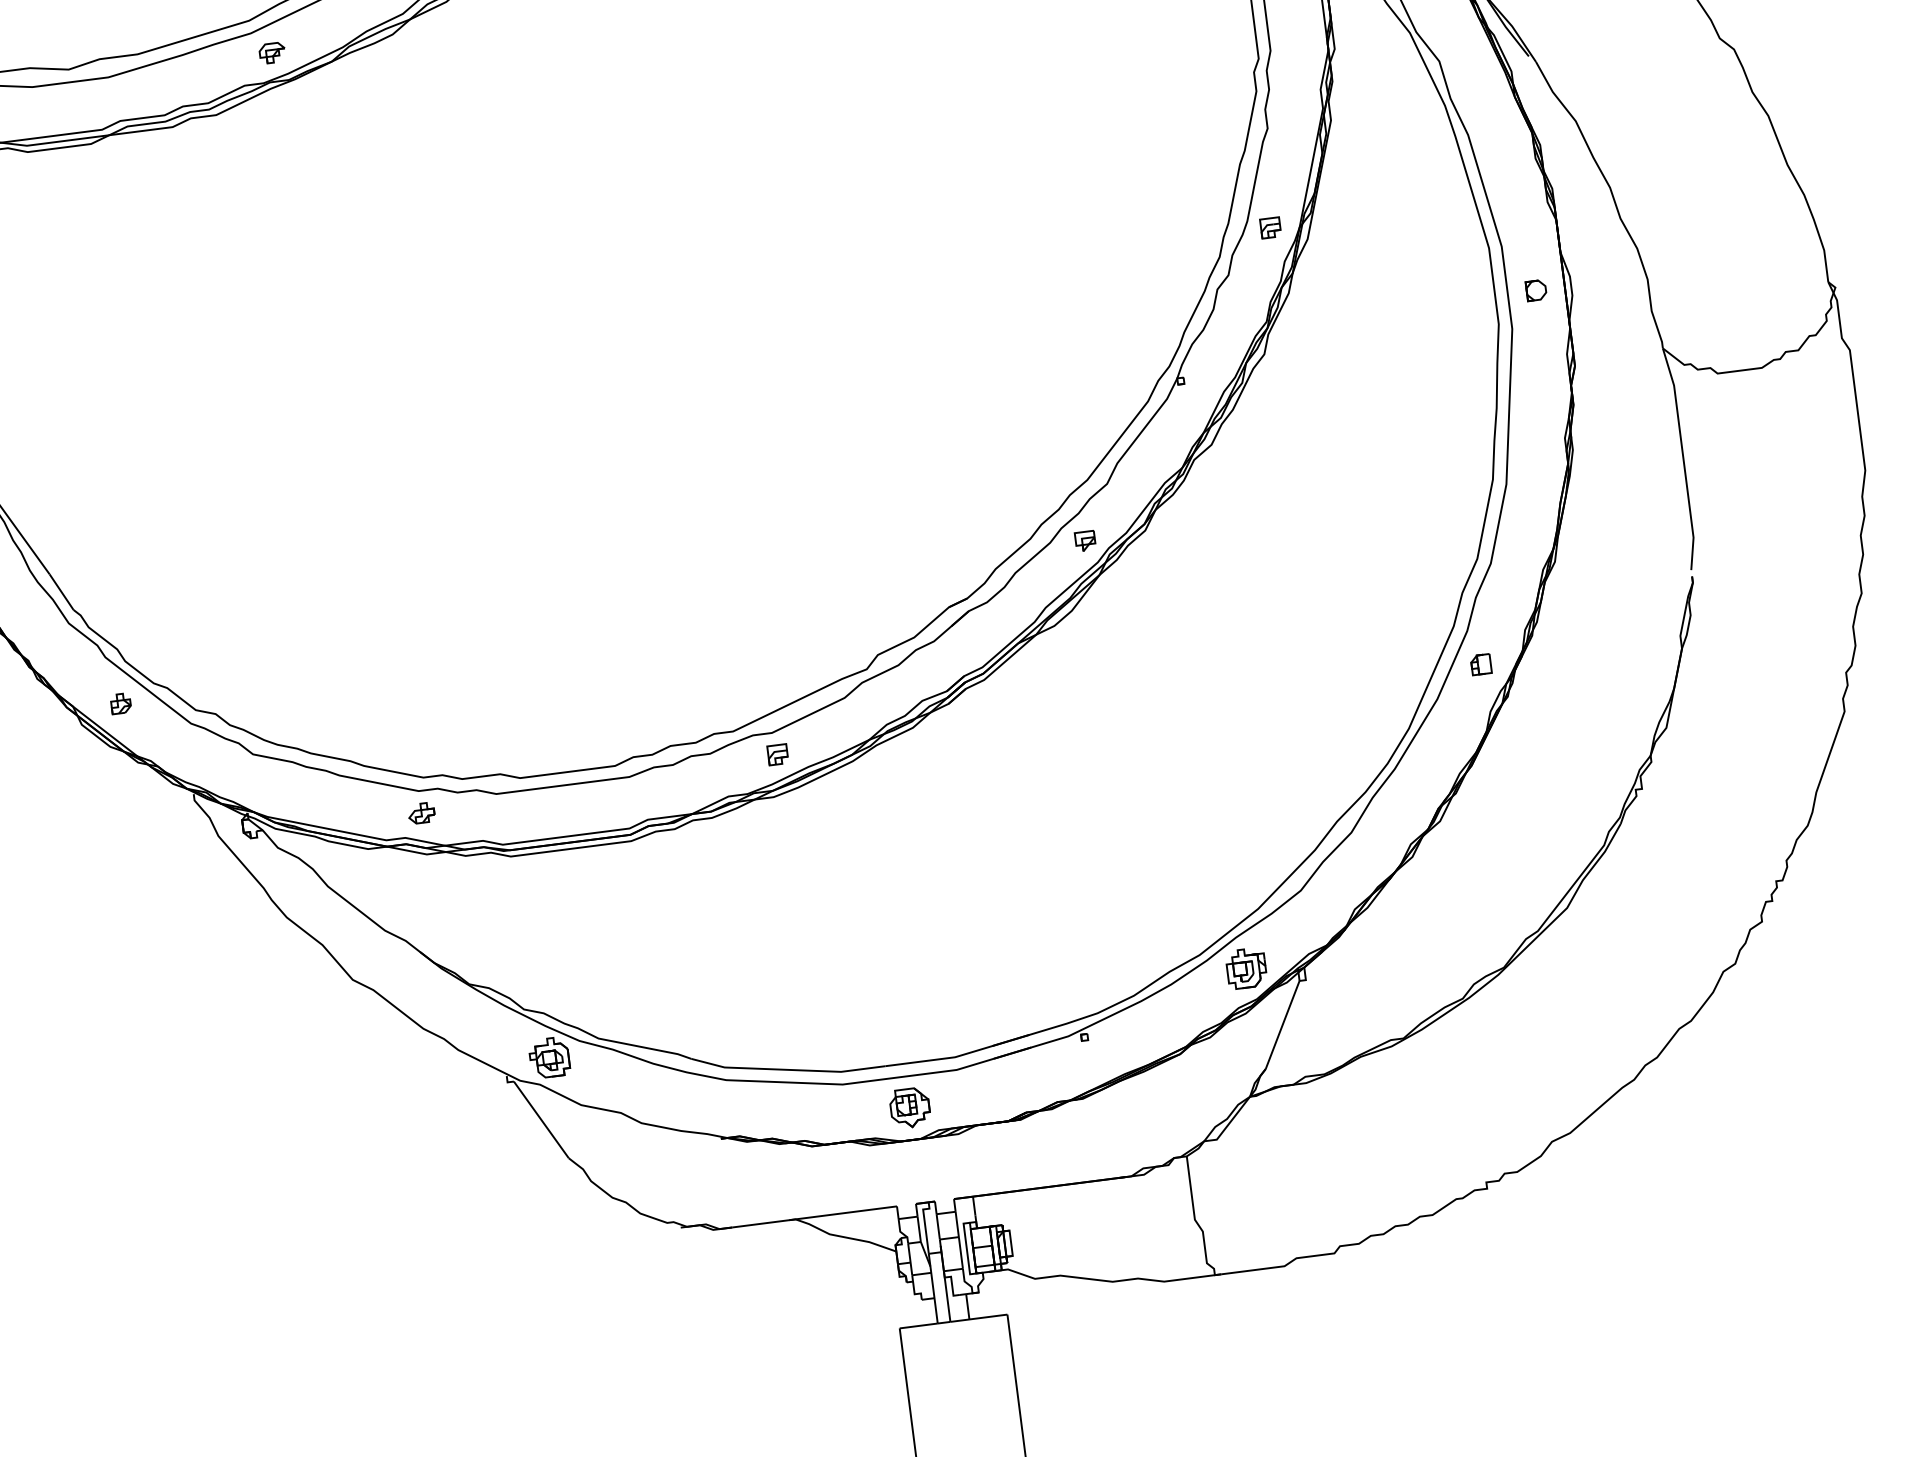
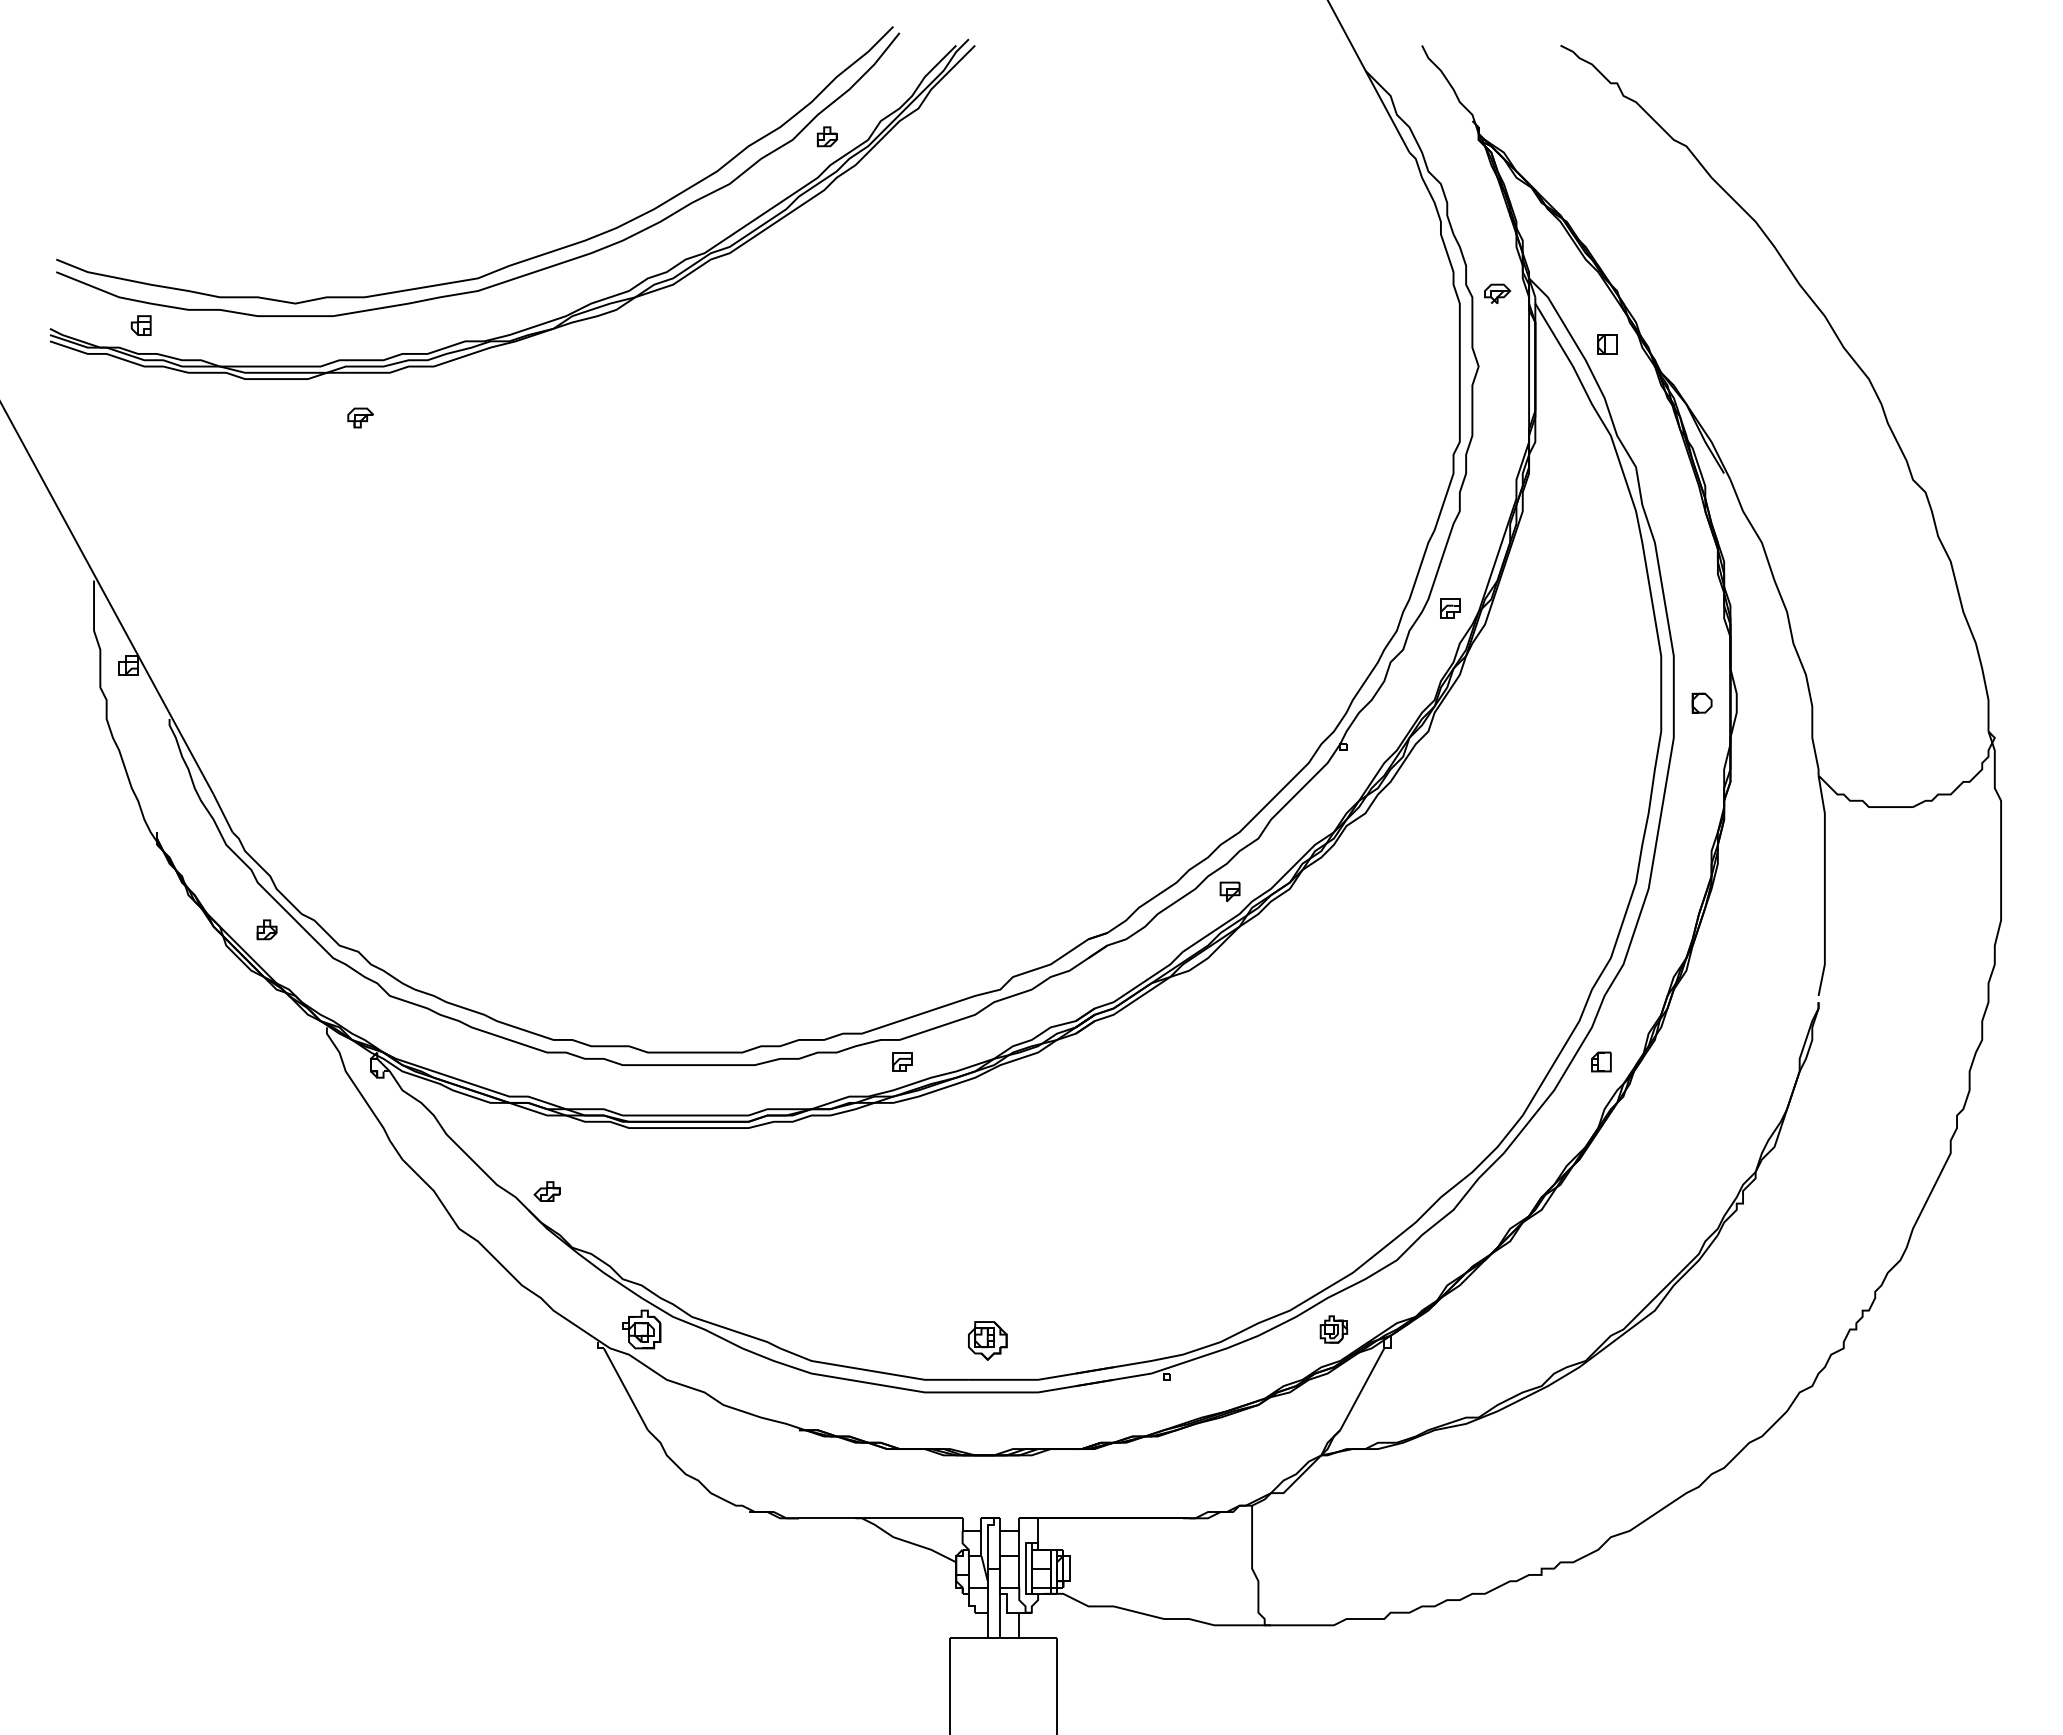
part: (272, 52) -> (360, 417), moved
part: (420, 813) -> (546, 1191), moved
part: (1246, 968) -> (1333, 1329), size x0.7
part: (909, 1107) -> (987, 1340), moved

